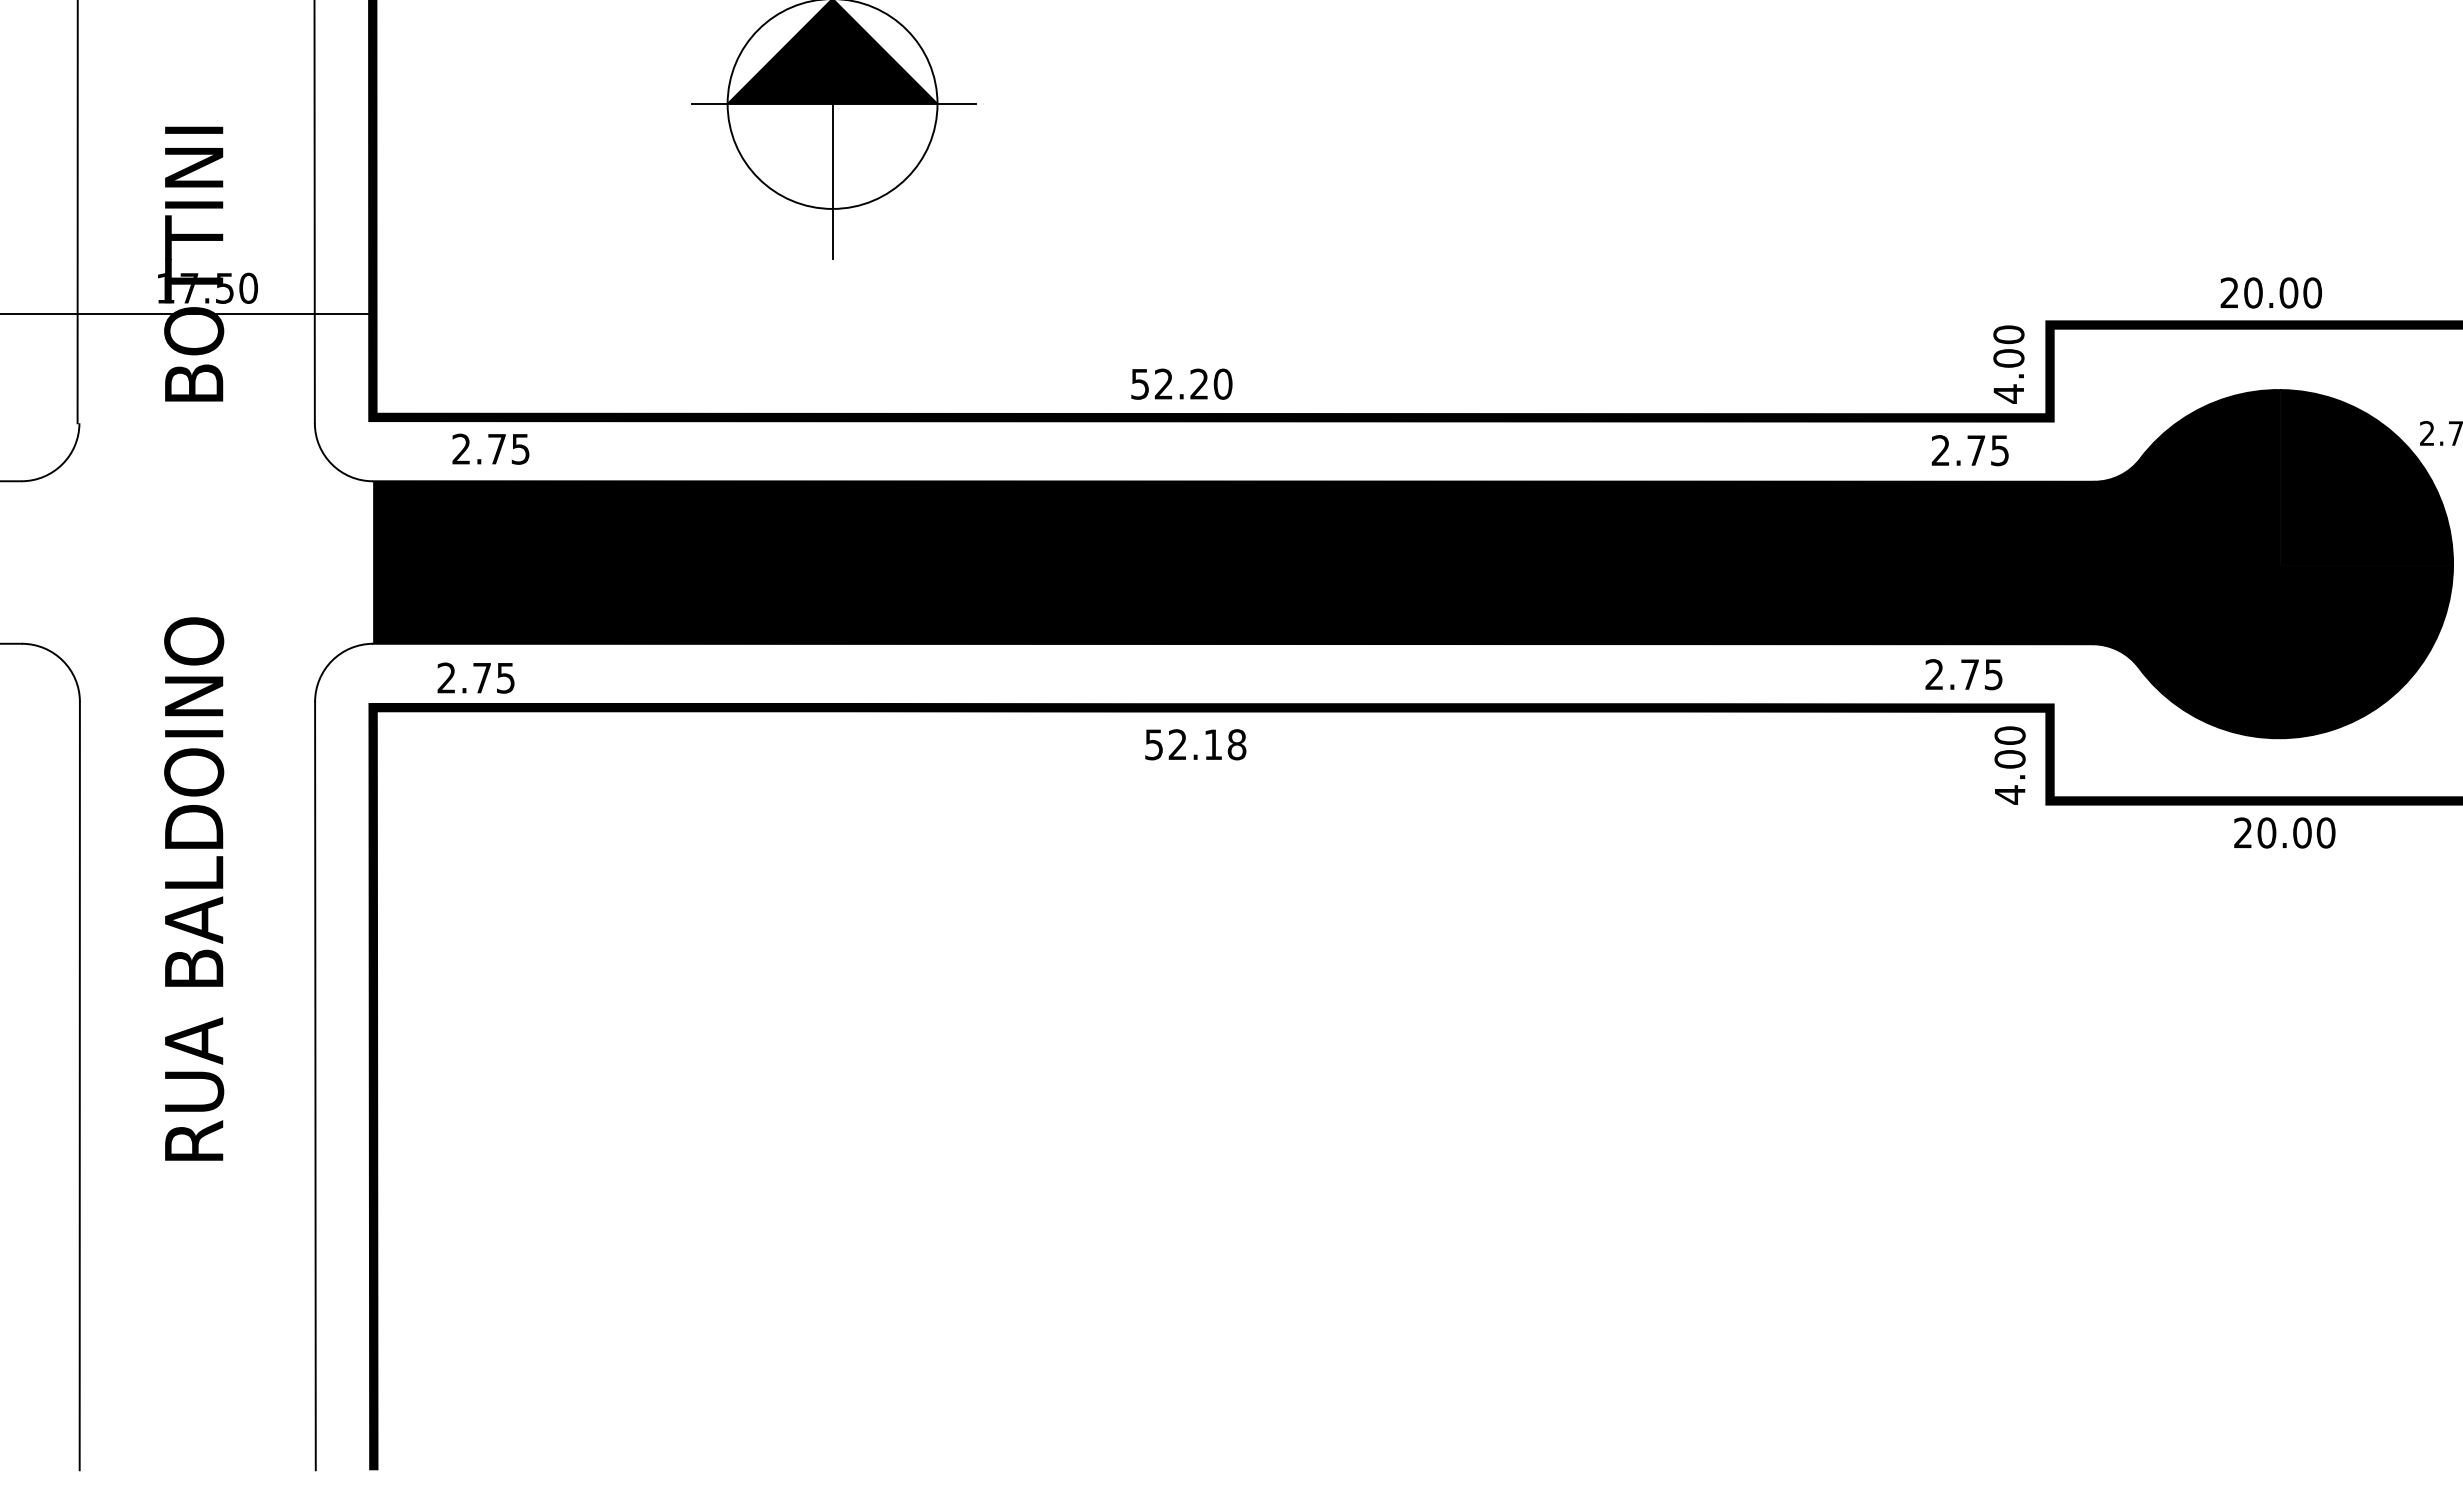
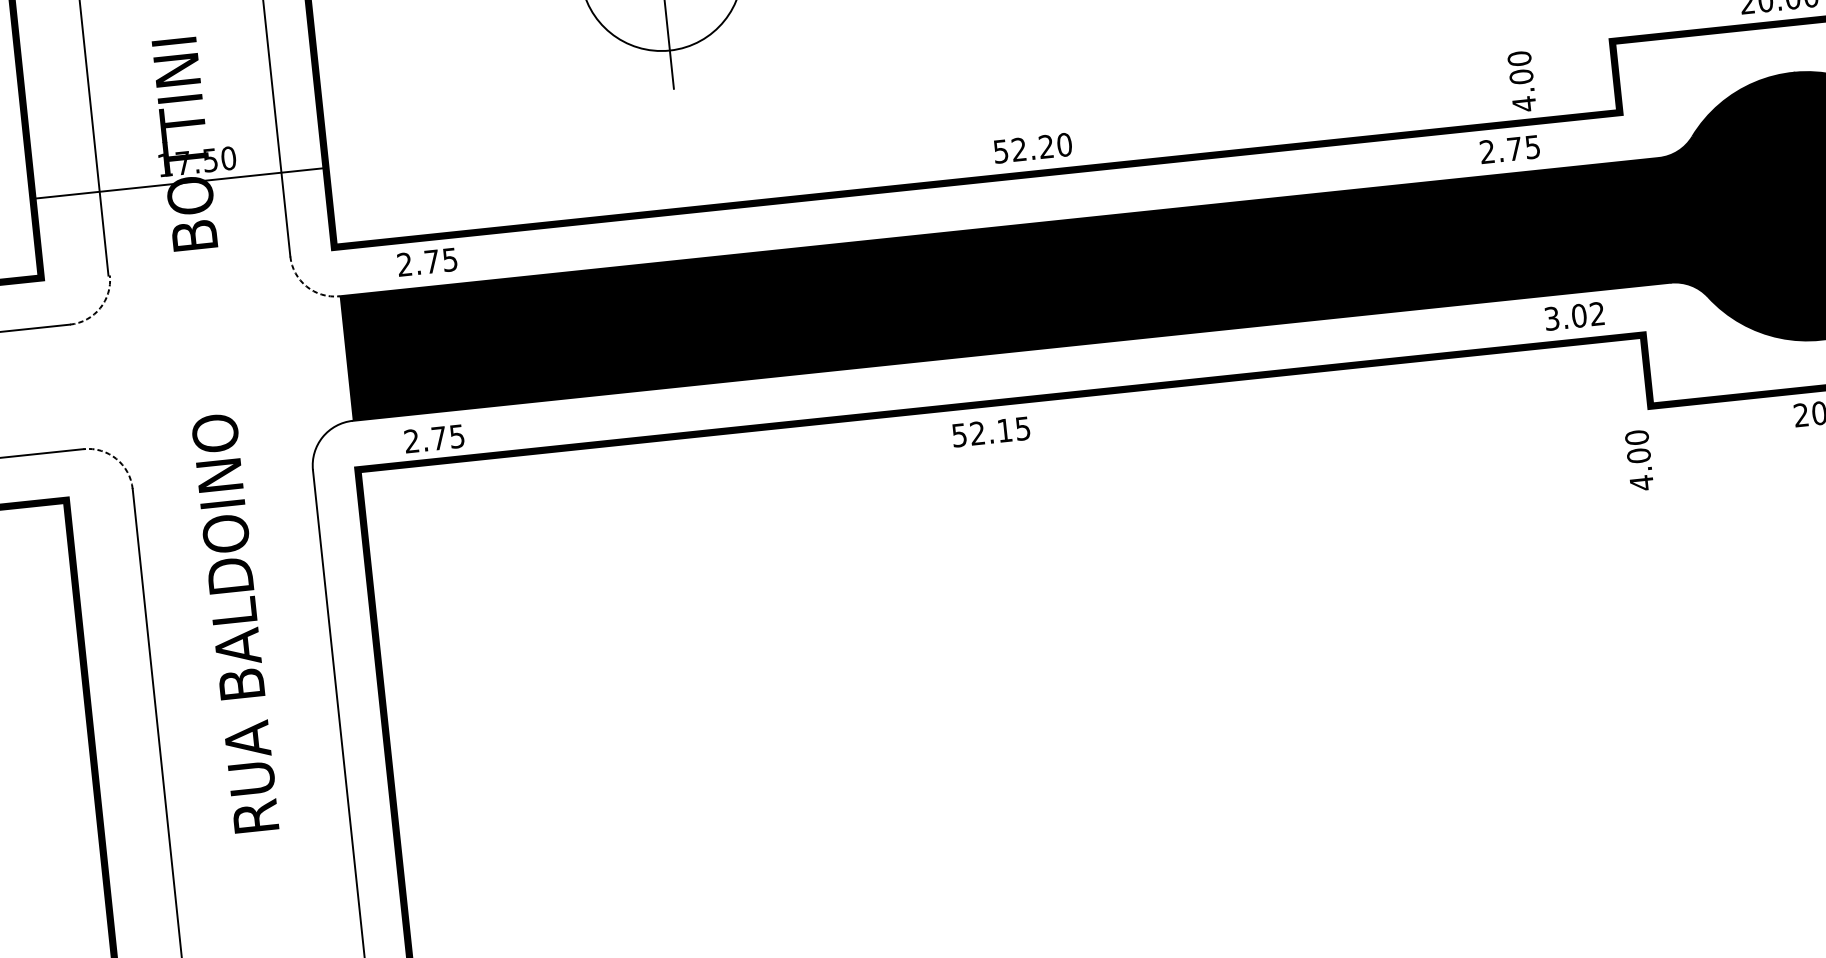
text: (2008, 364) -> (1521, 81), moved
text: (1181, 383) -> (1032, 147), moved
text: (1969, 450) -> (1509, 149), moved
arc: (62, 464) -> (100, 308), solid -> dashed
arc: (331, 464) -> (306, 286), solid -> dashed
arc: (62, 660) -> (116, 458), solid -> dashed
text: (1963, 674) -> (1574, 316), 2.75 -> 3.02
text: (1236, 744) -> (1022, 428), 52.18 -> 52.15
text: (2009, 765) -> (1638, 460), moved

